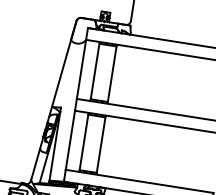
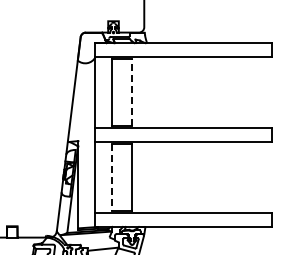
line: (112, 74) -> (132, 92), solid -> dashed
line: (83, 143) -> (111, 178), solid -> dashed

